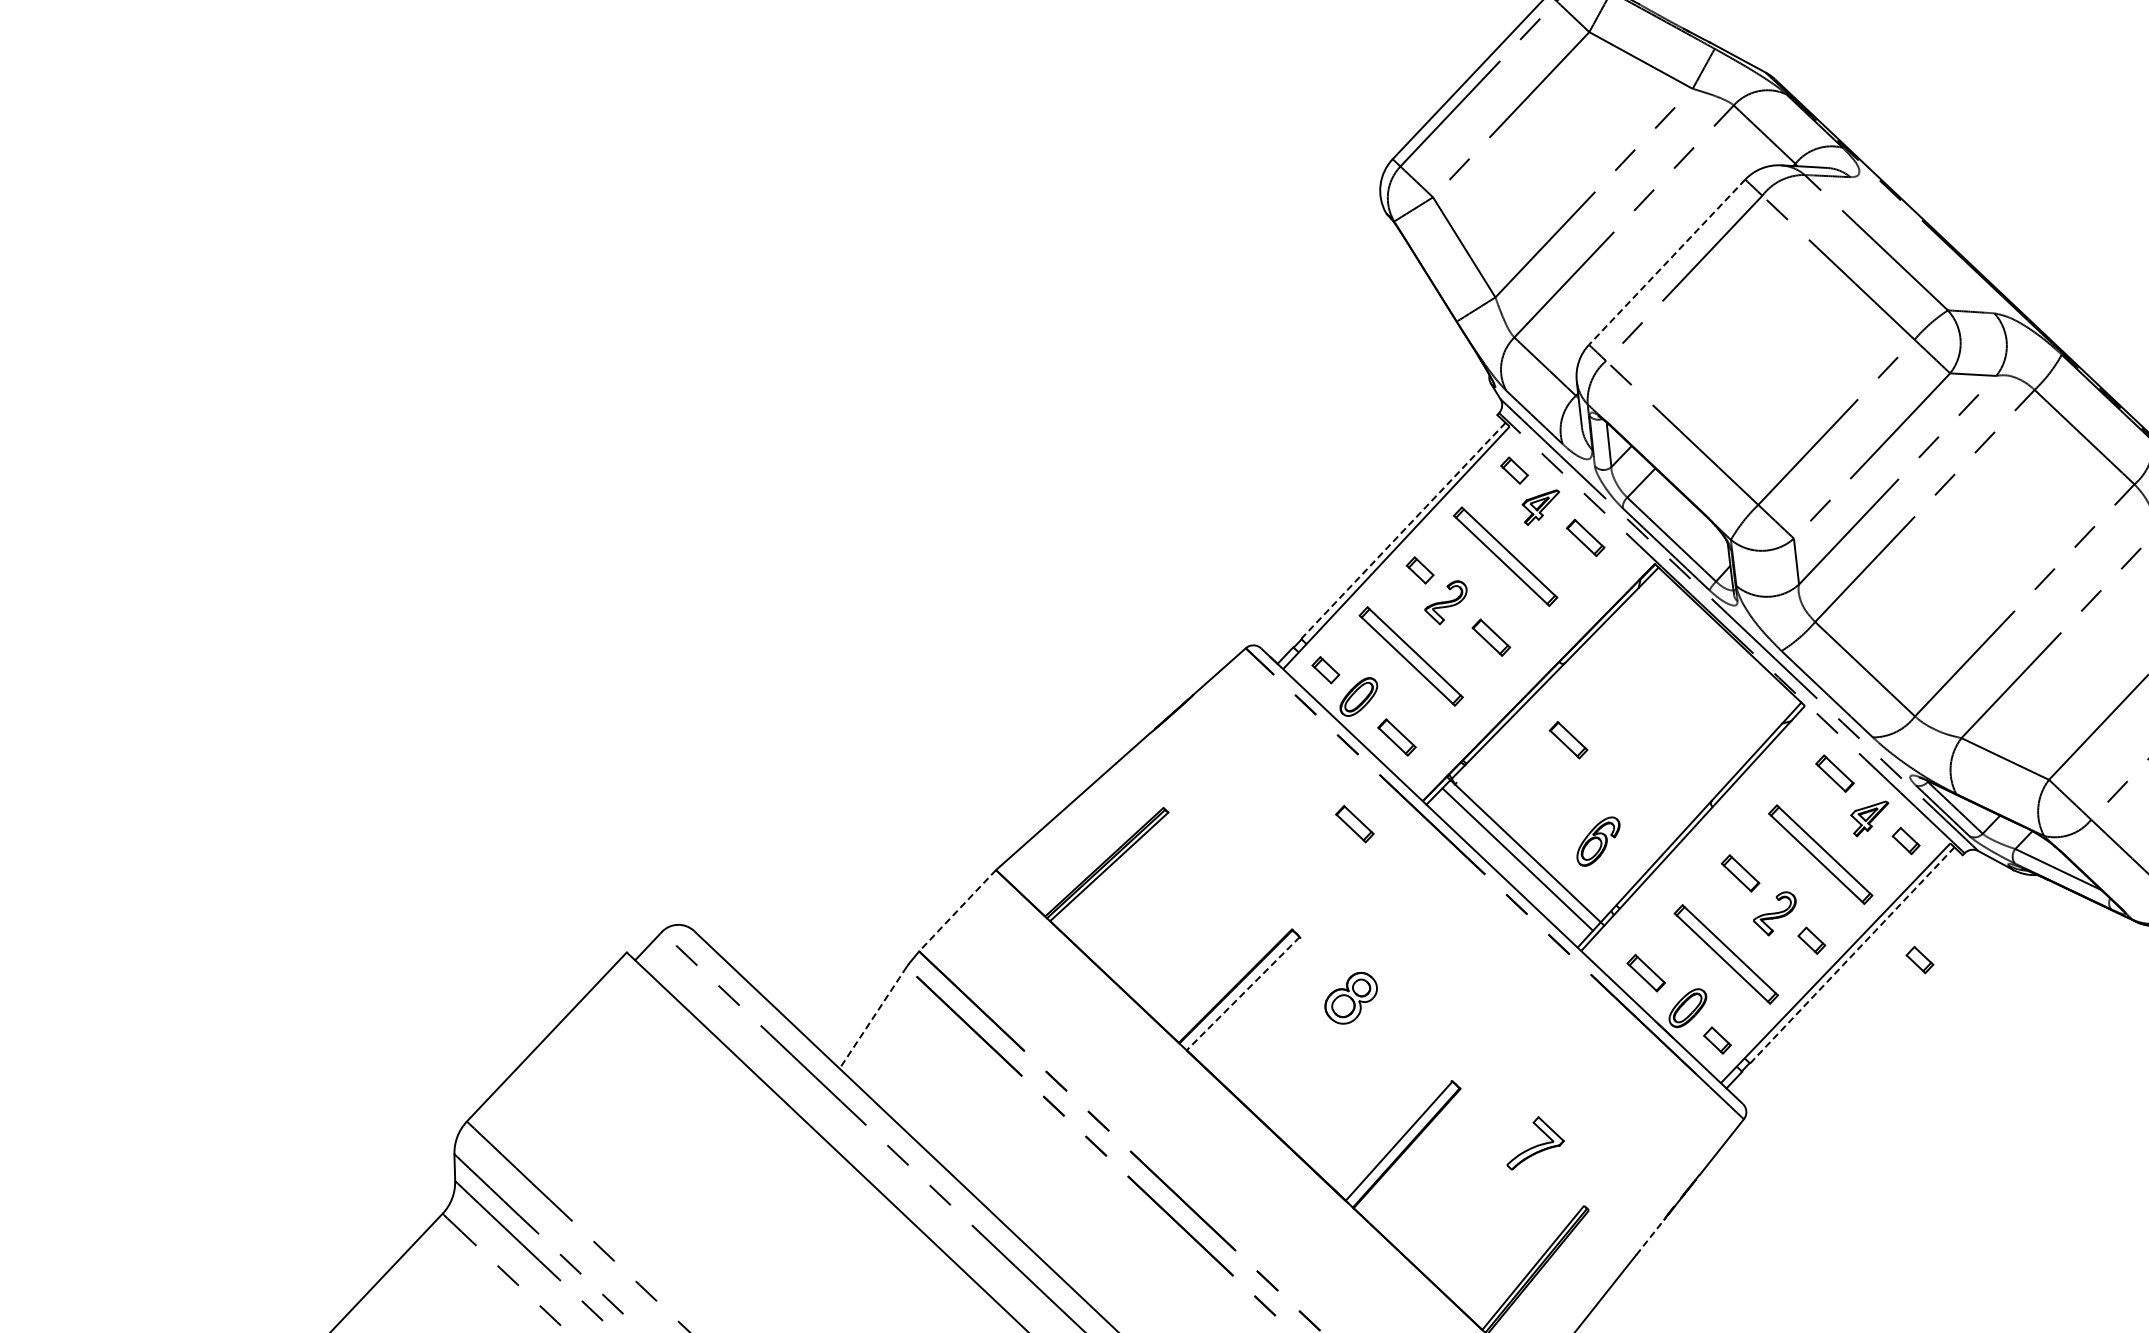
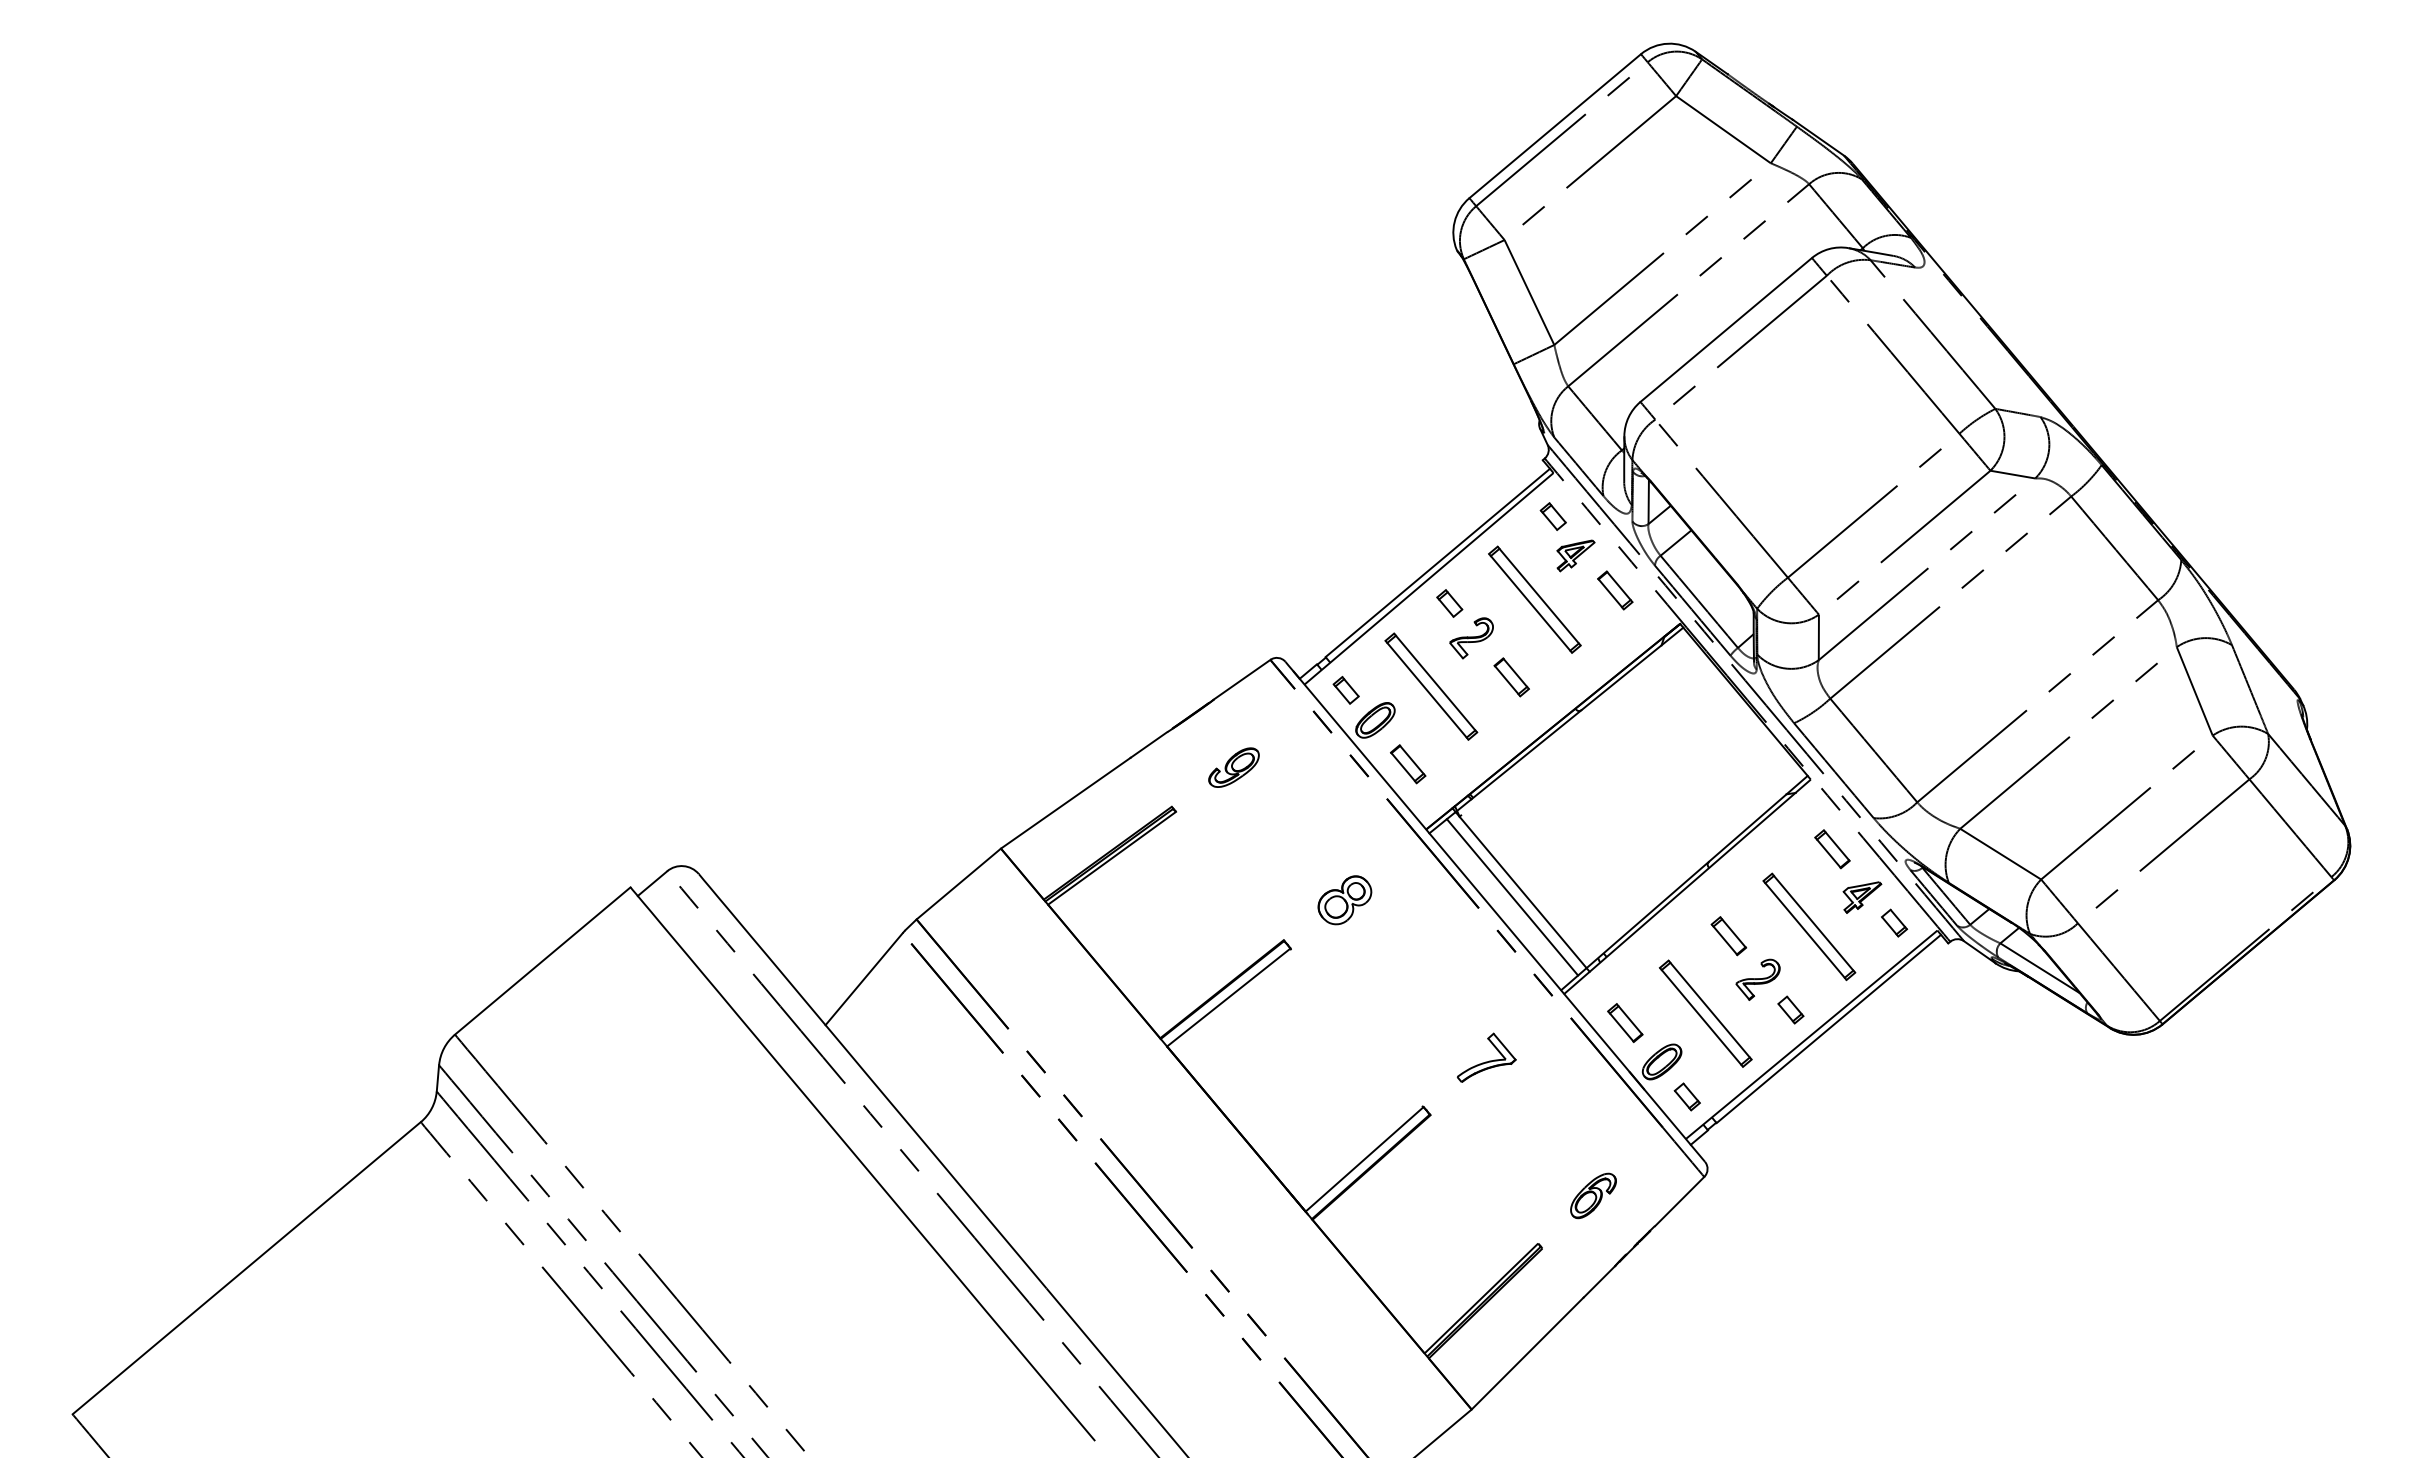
line: (1667, 262) -> (1726, 330), dashed -> solid
line: (1403, 531) -> (1437, 563), dashed -> solid
part: (1568, 740) -> (1575, 786), removed
part: (1221, 761) -> (1233, 767), added
part: (1355, 824) -> (1357, 844), removed
part: (1598, 841) -> (1593, 1195), moved
line: (957, 911) -> (958, 884), dashed -> solid
line: (1852, 954) -> (1829, 1028), dashed -> solid
part: (1919, 959) -> (1894, 1040), removed
line: (1242, 993) -> (1228, 997), dashed -> solid
part: (1350, 998) -> (1344, 900), moved
line: (873, 1018) -> (864, 979), dashed -> solid
part: (1534, 1142) -> (1486, 1057), moved
line: (1650, 1236) -> (1599, 1281), dashed -> solid

